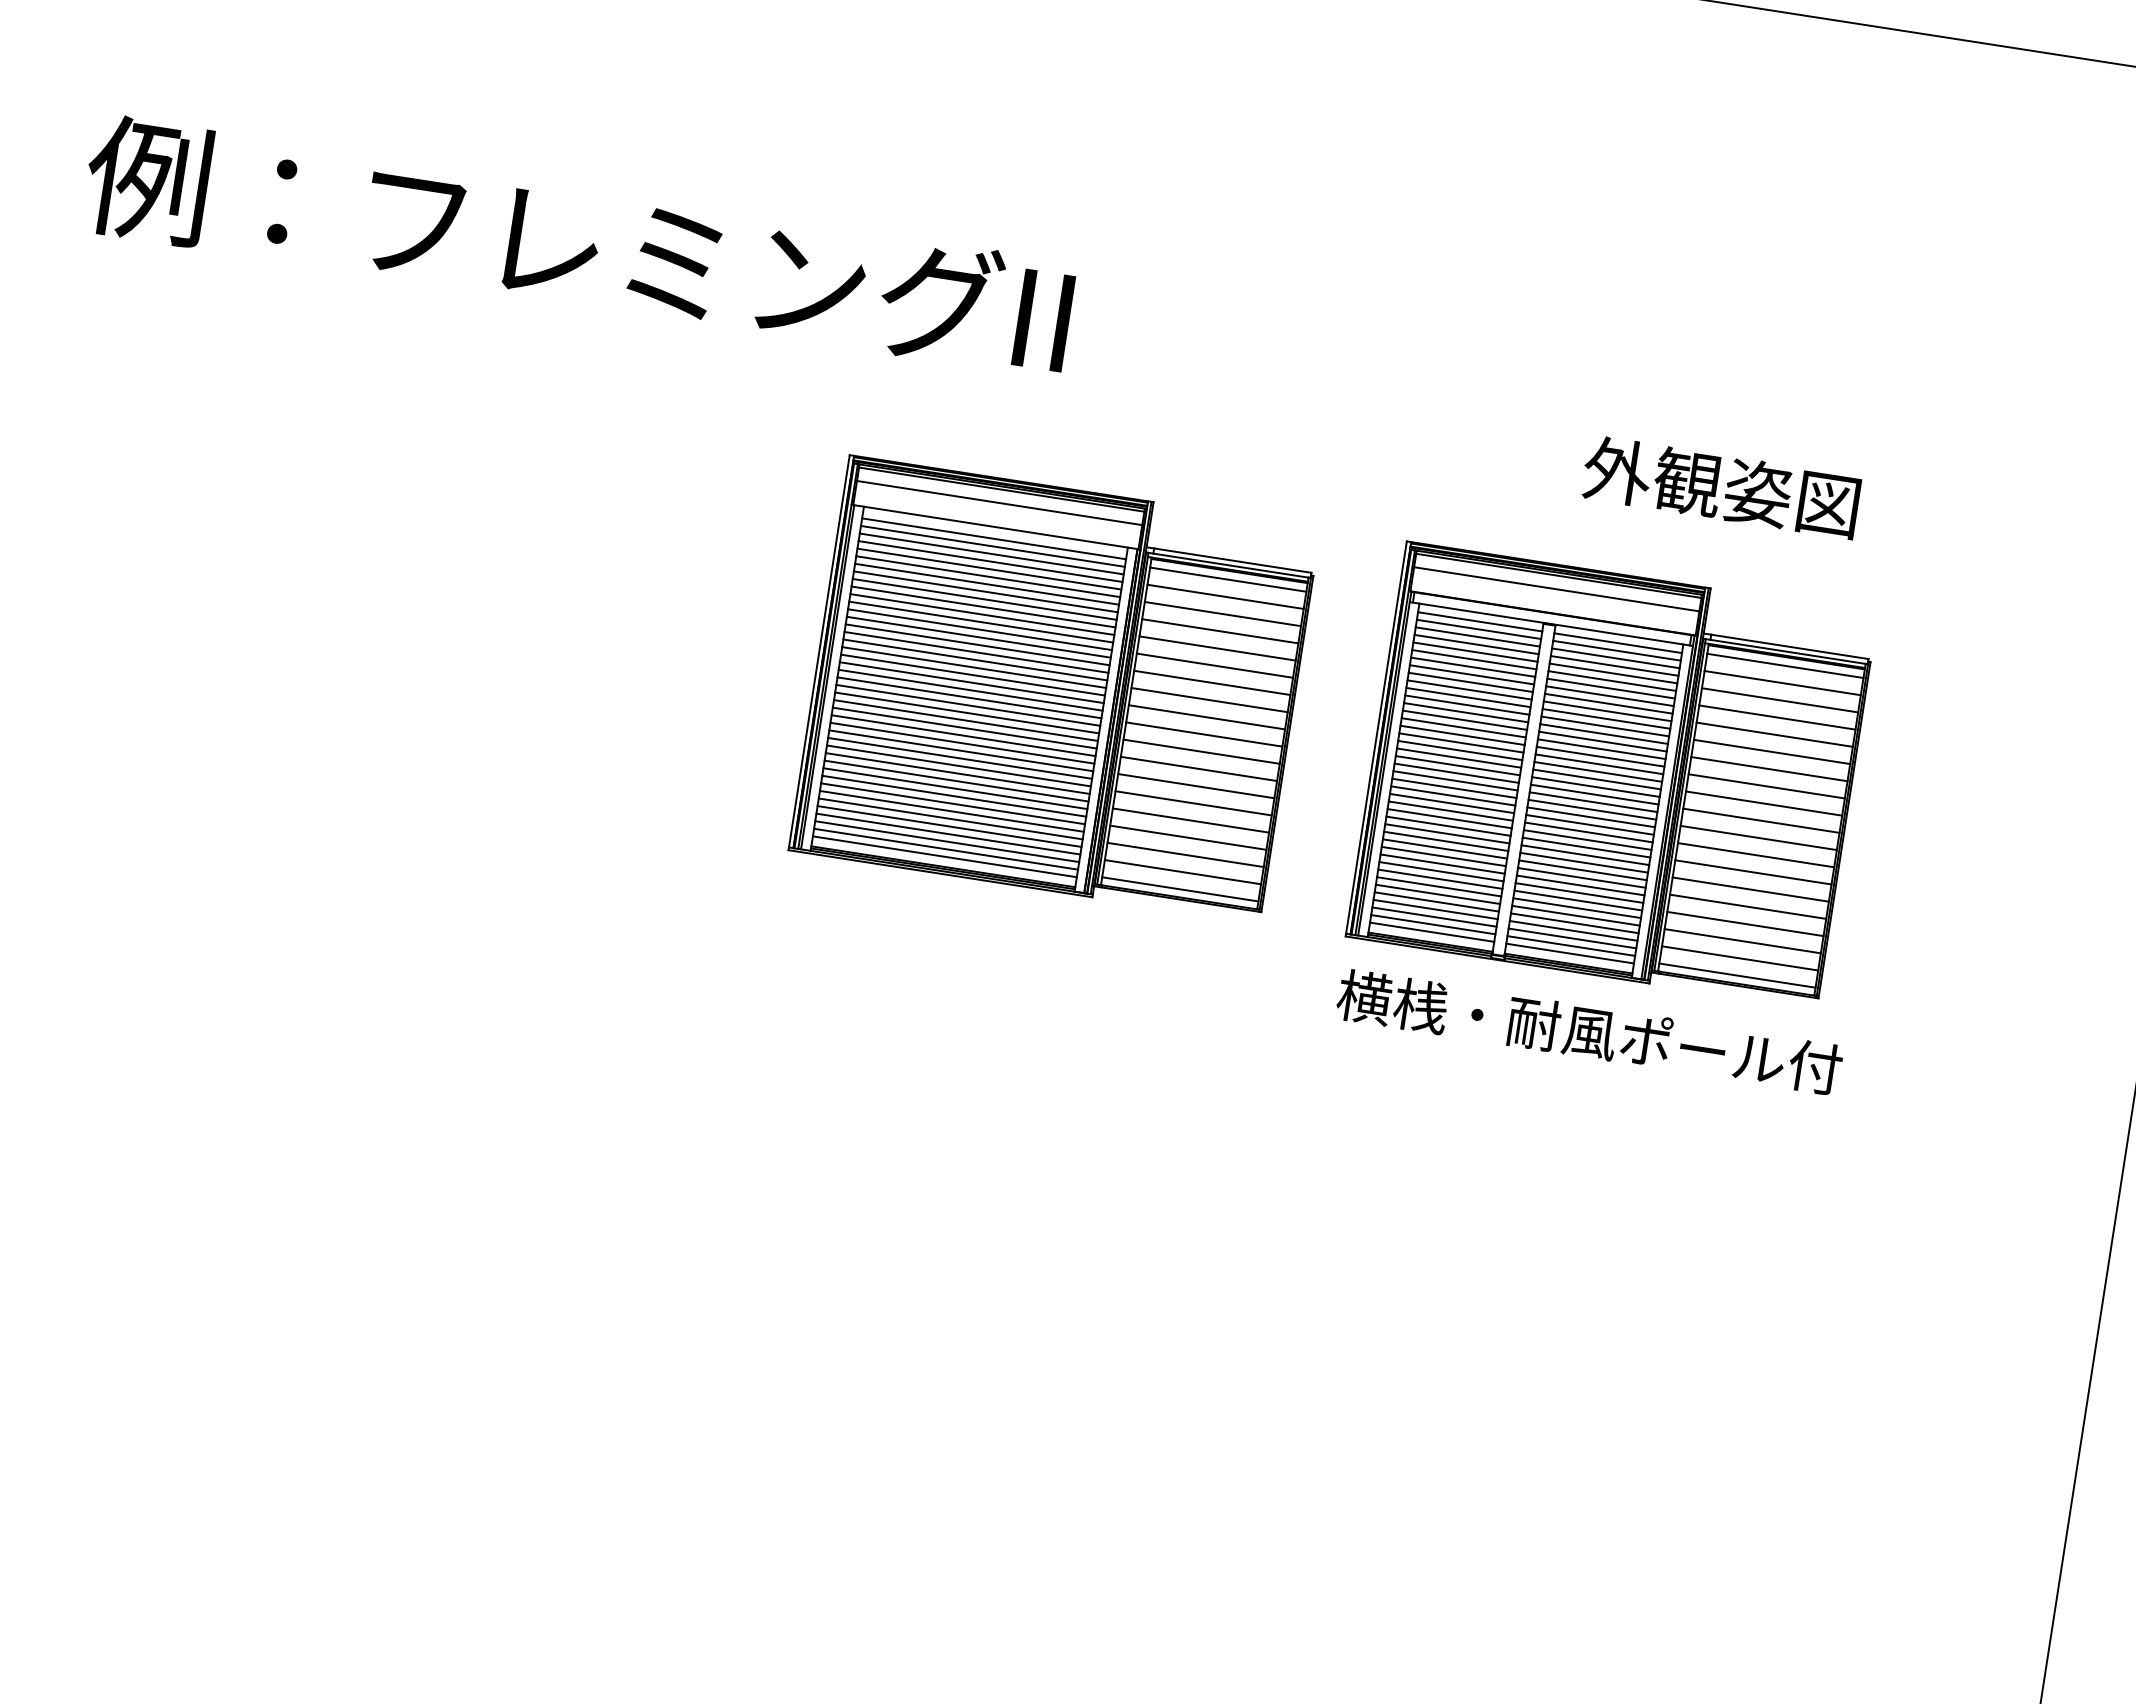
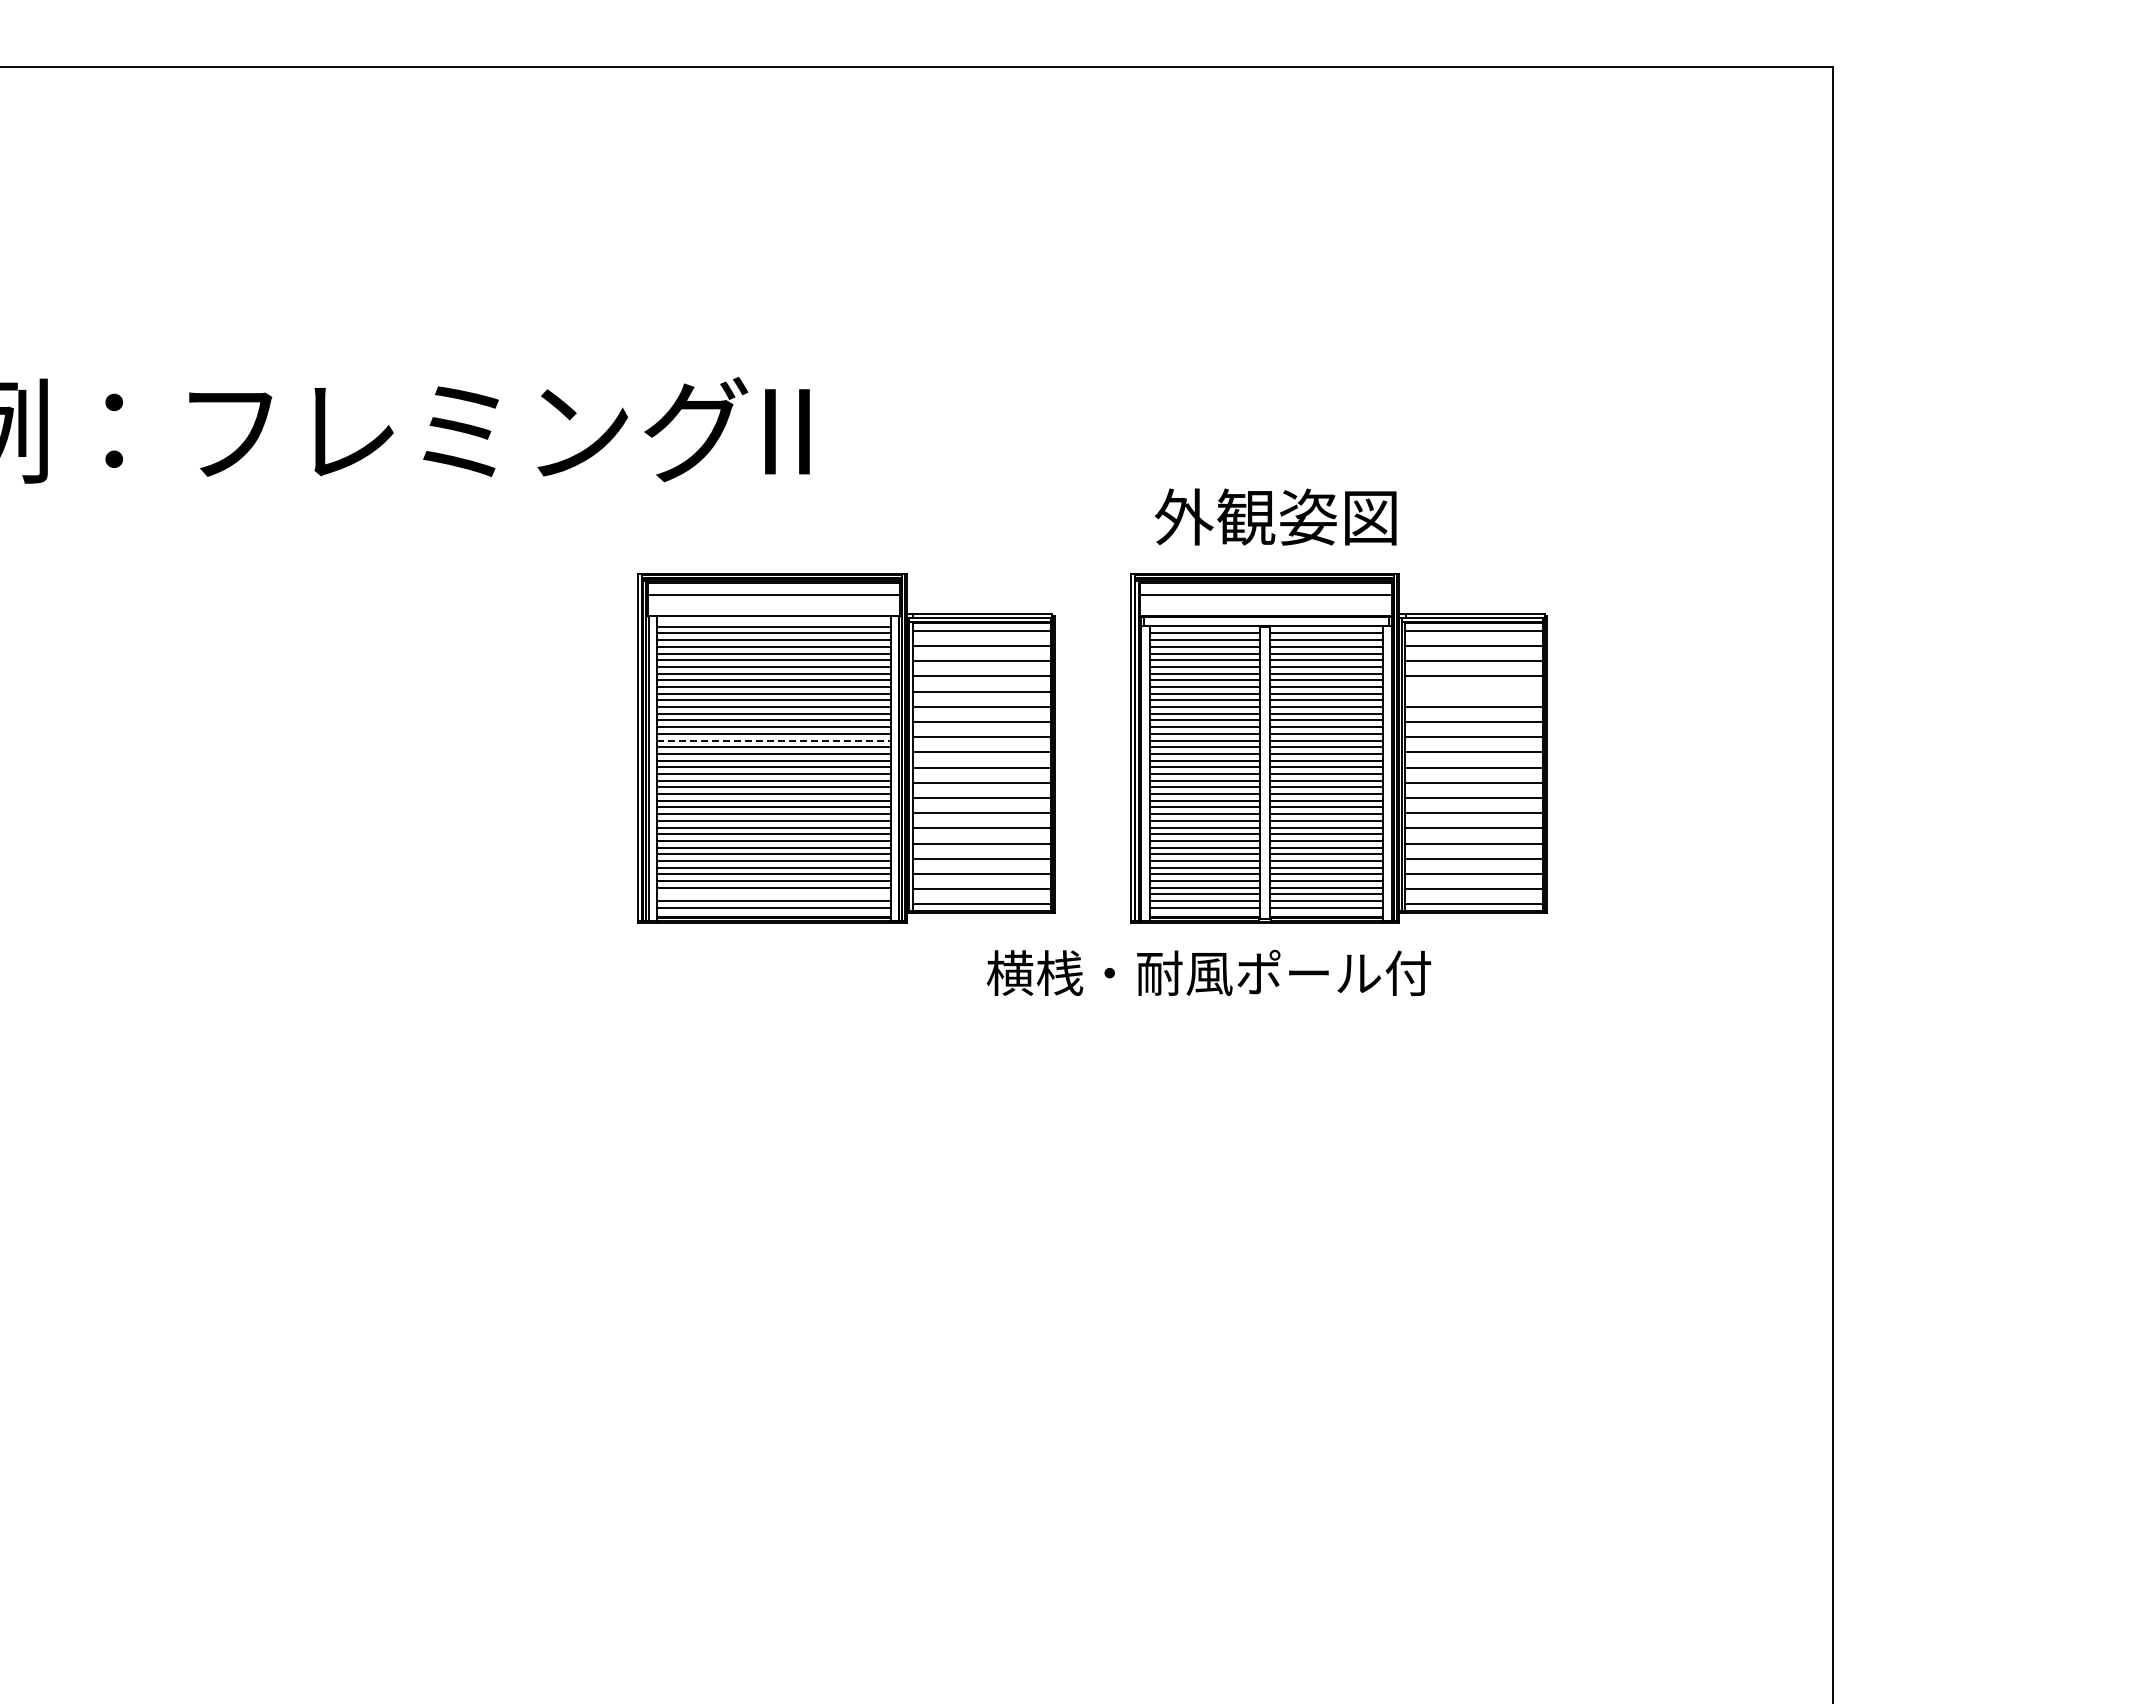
text: (1721, 486) -> (1275, 516), moved
line: (973, 667) -> (773, 740), solid -> dashed
line: (1774, 734) -> (1473, 691), removed
line: (946, 841) -> (773, 894), removed
text: (1589, 1031) -> (1208, 972), moved

